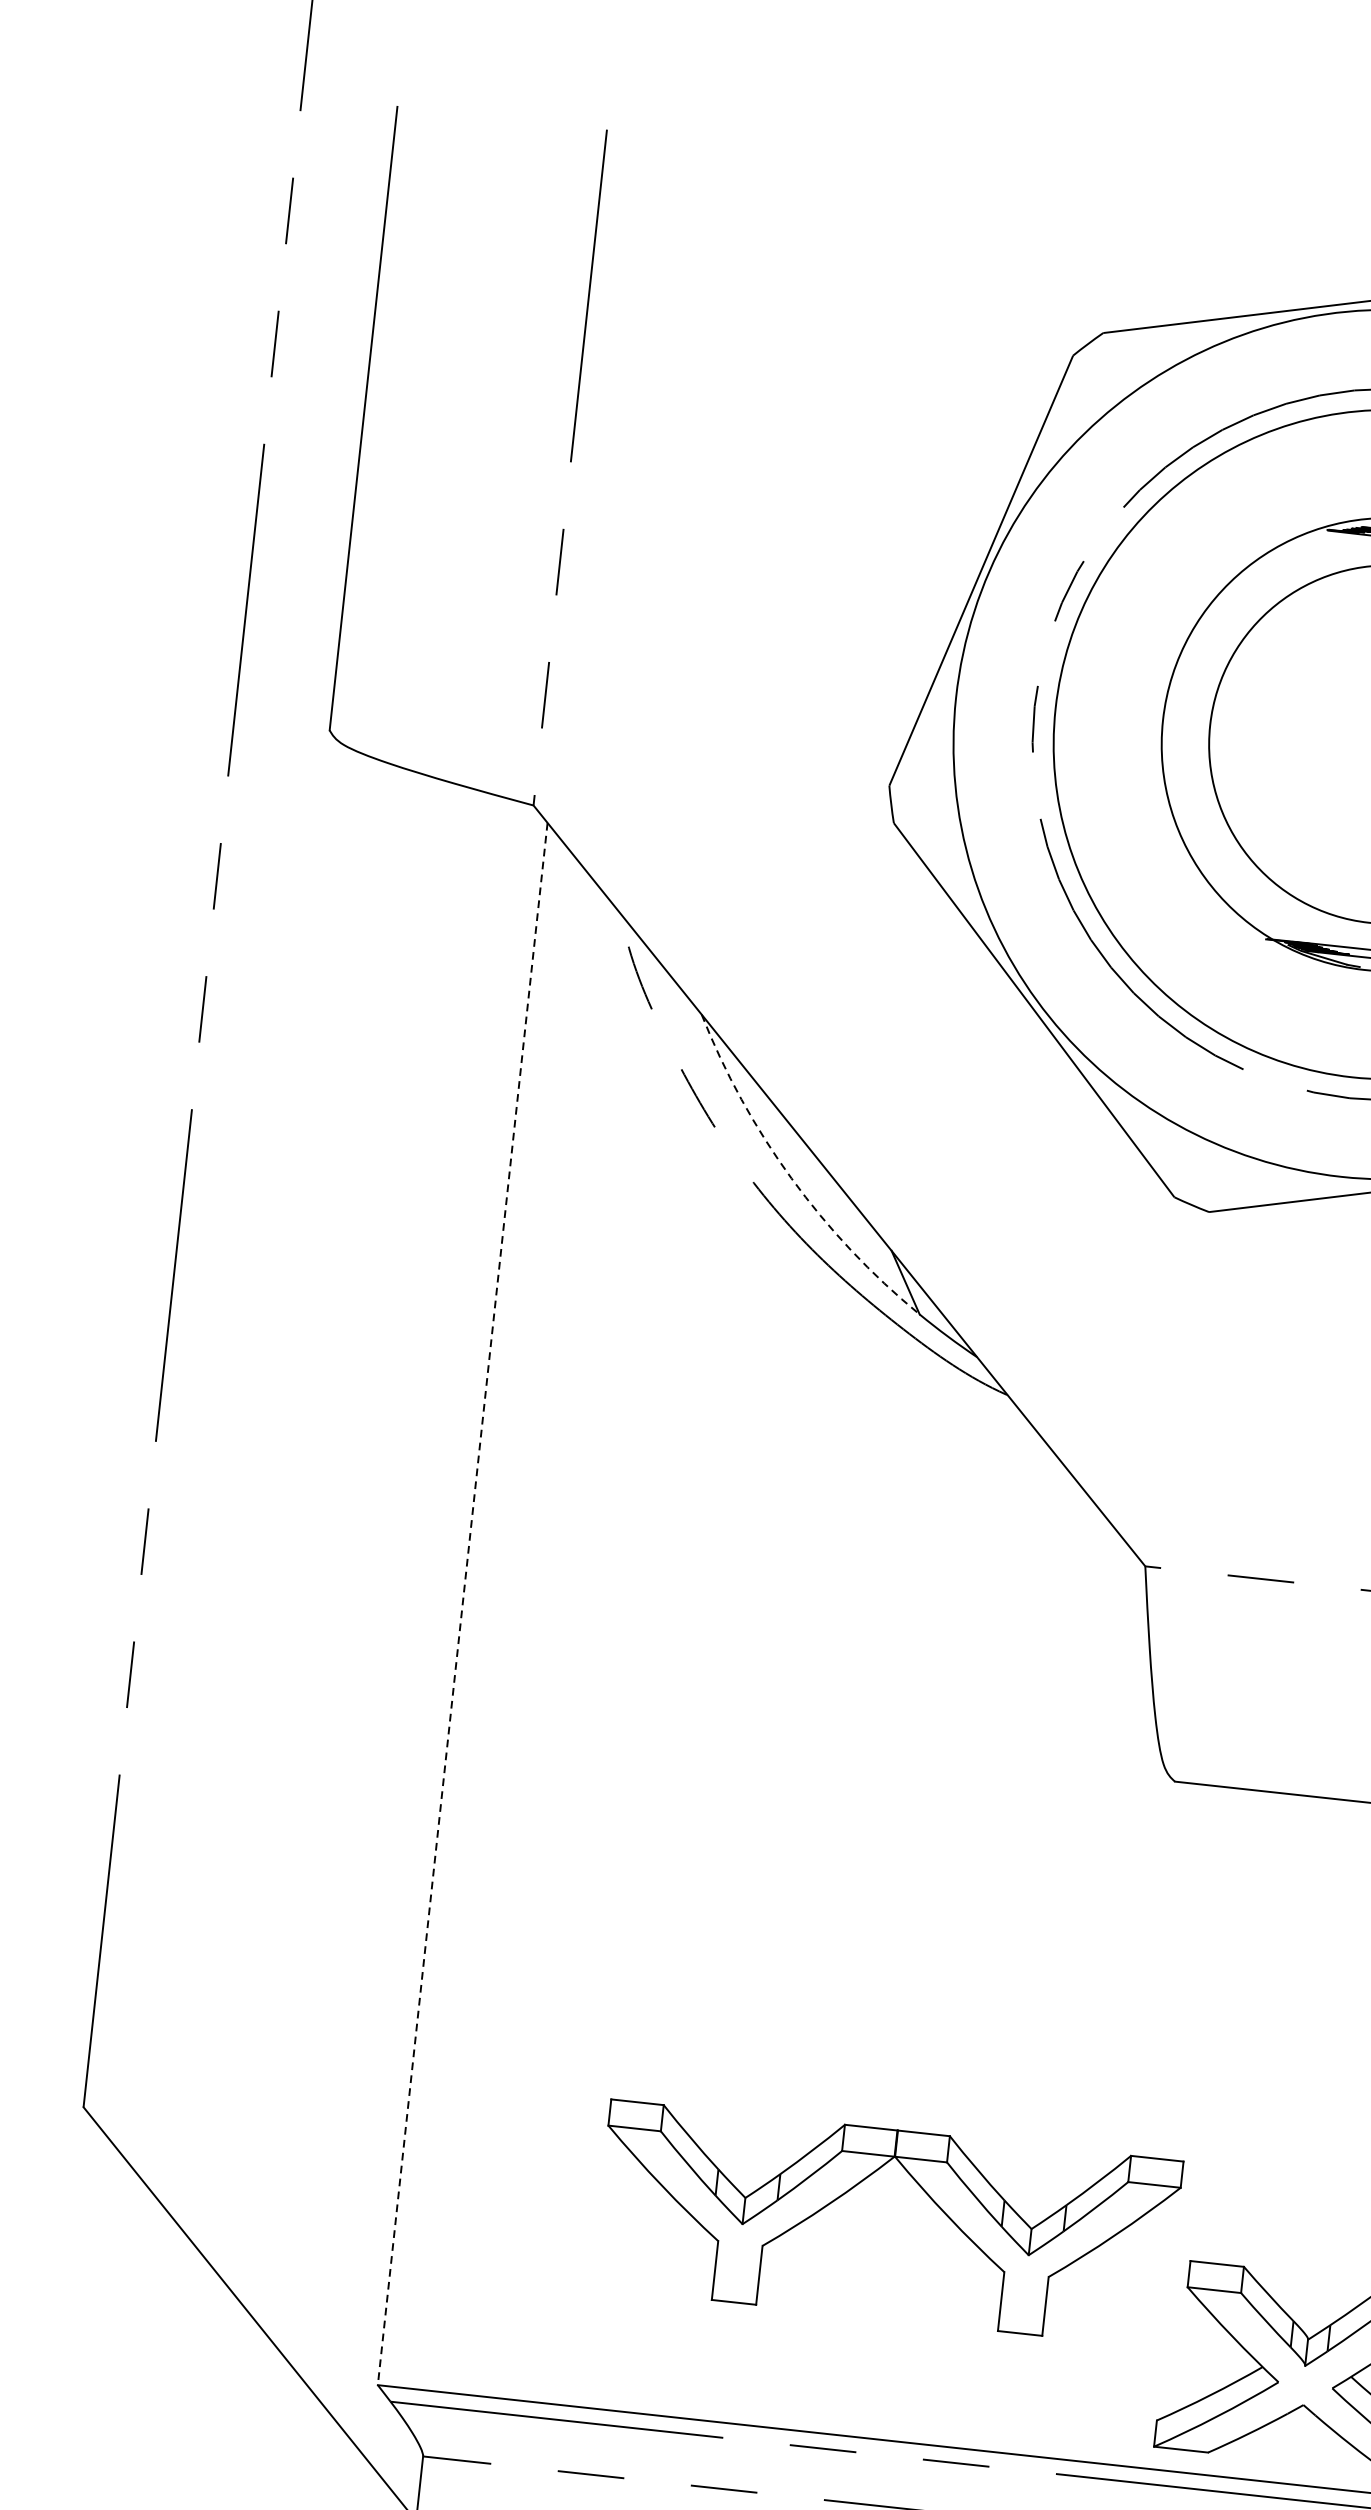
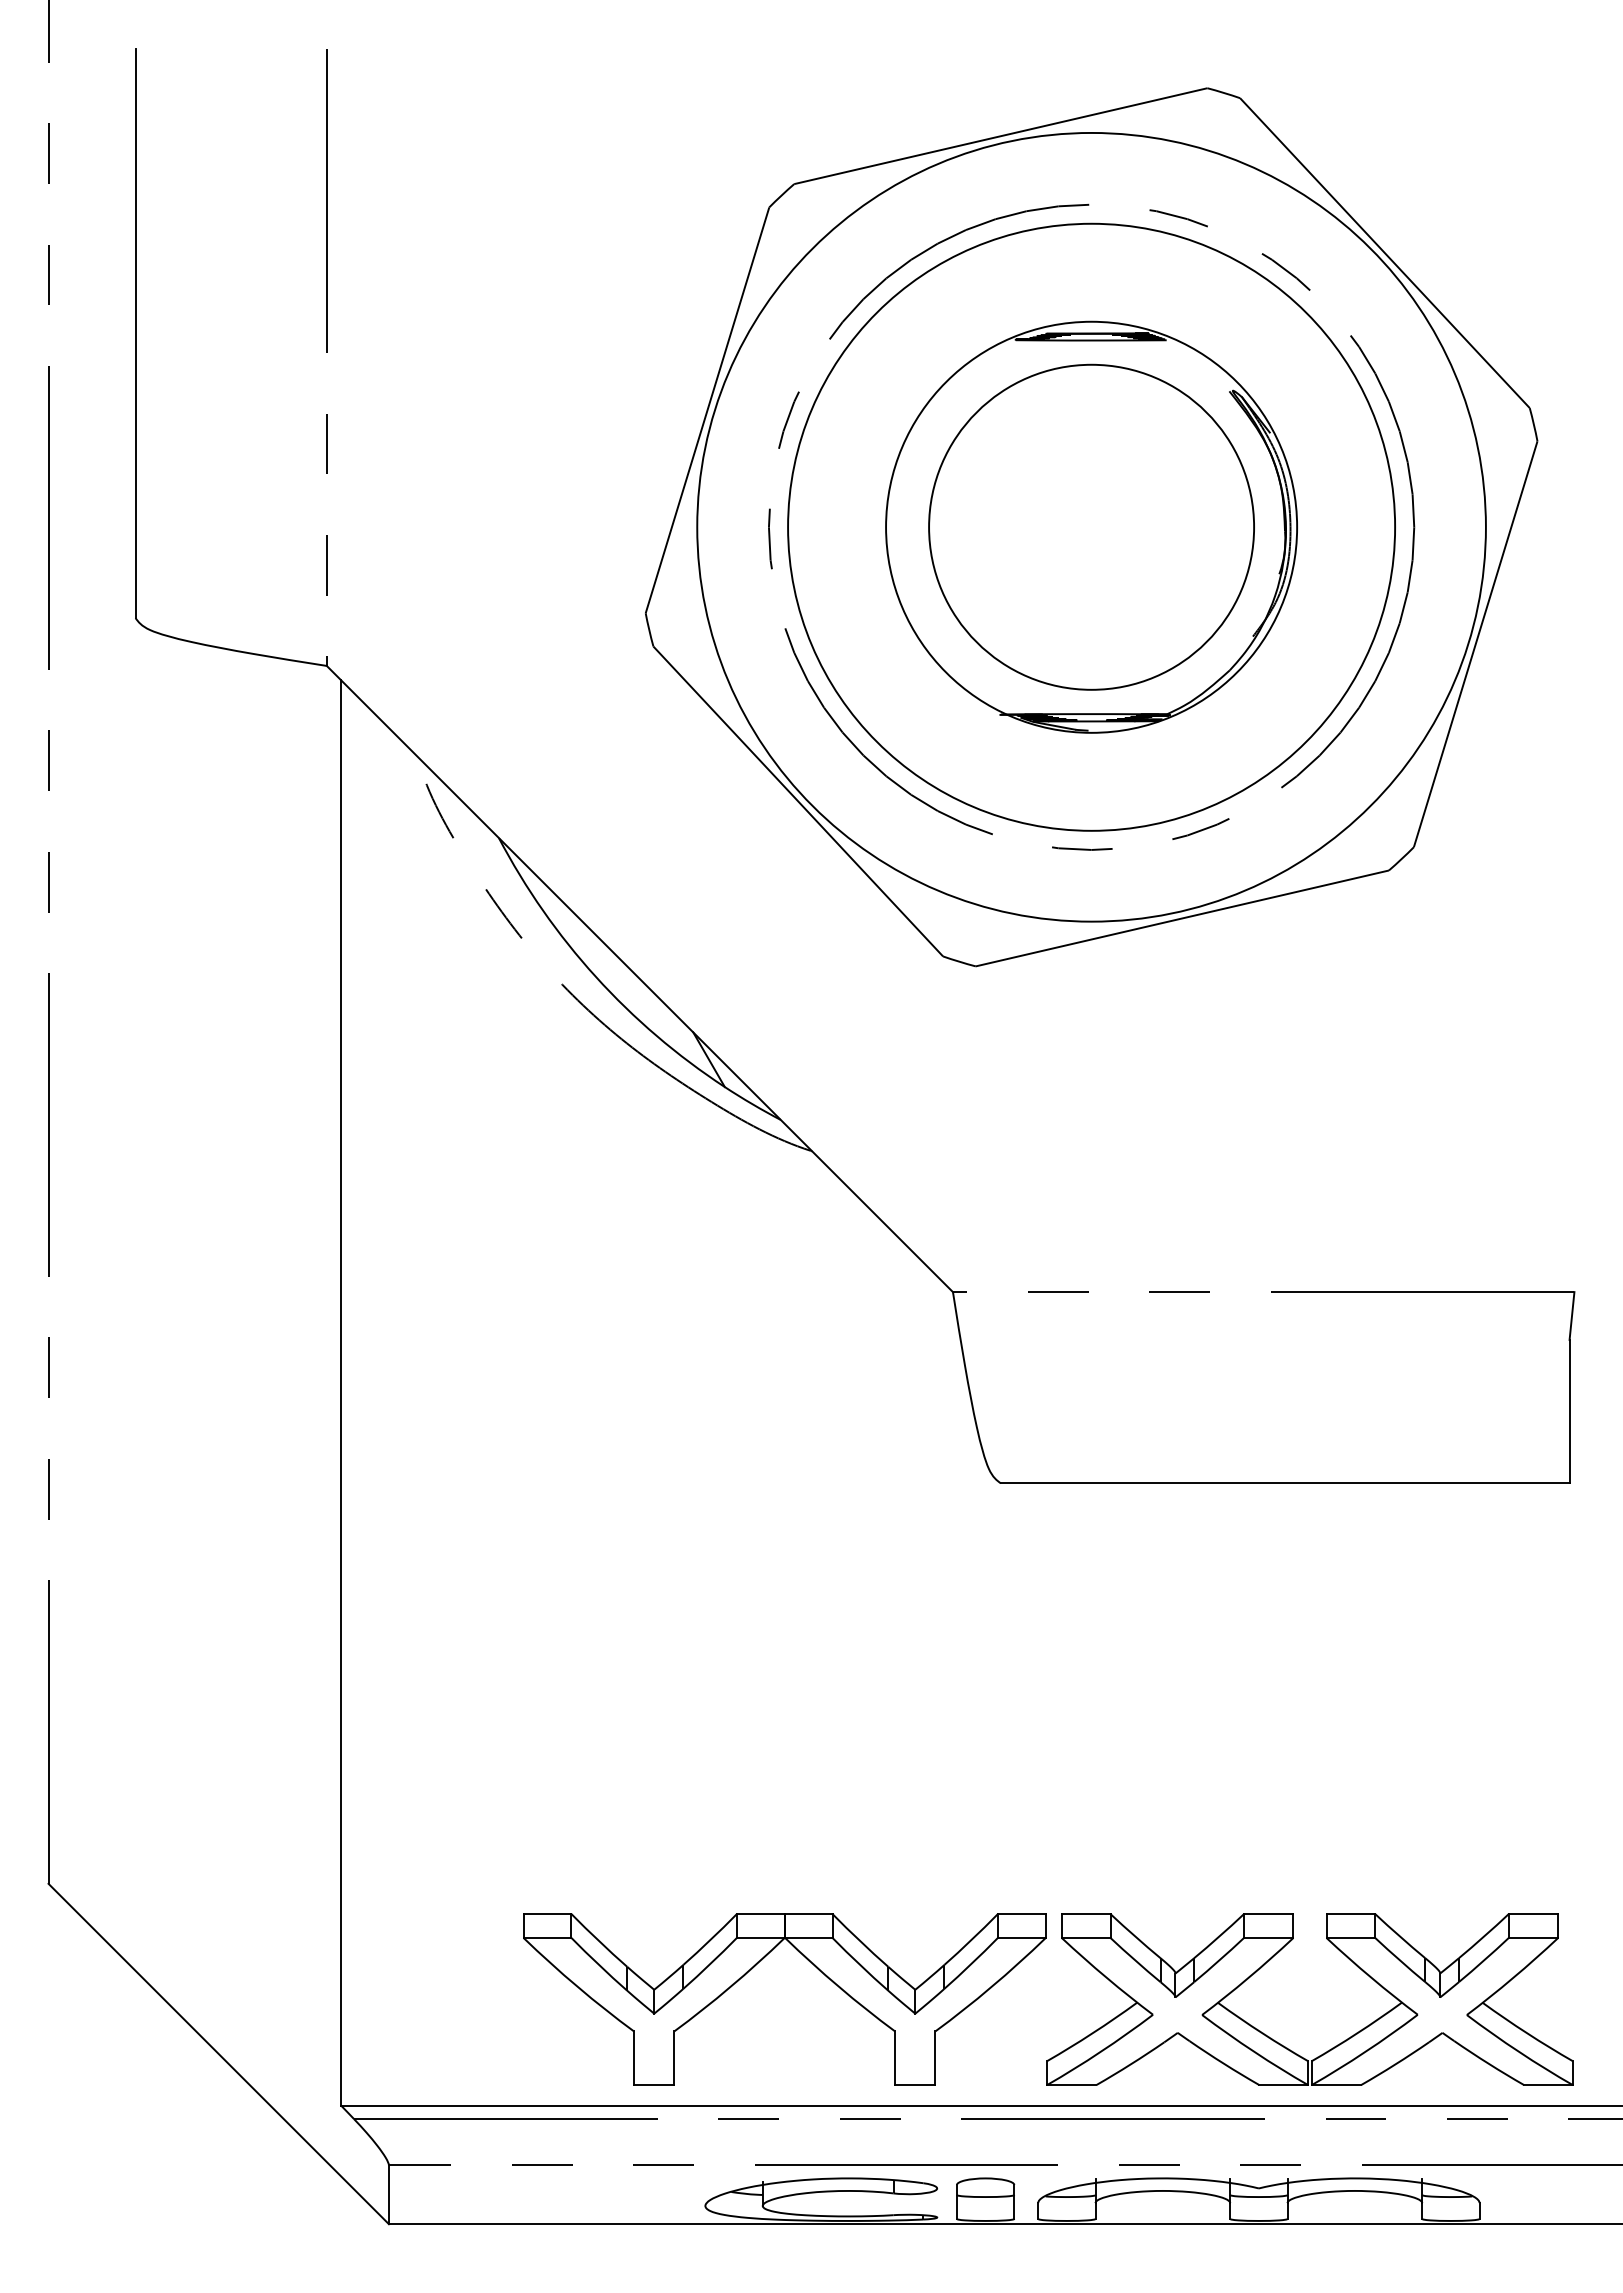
arc: (791, 1177) -> (595, 976), dashed -> solid
line: (463, 1603) -> (341, 1392), dashed -> solid
part: (856, 2186) -> (753, 1968), moved

